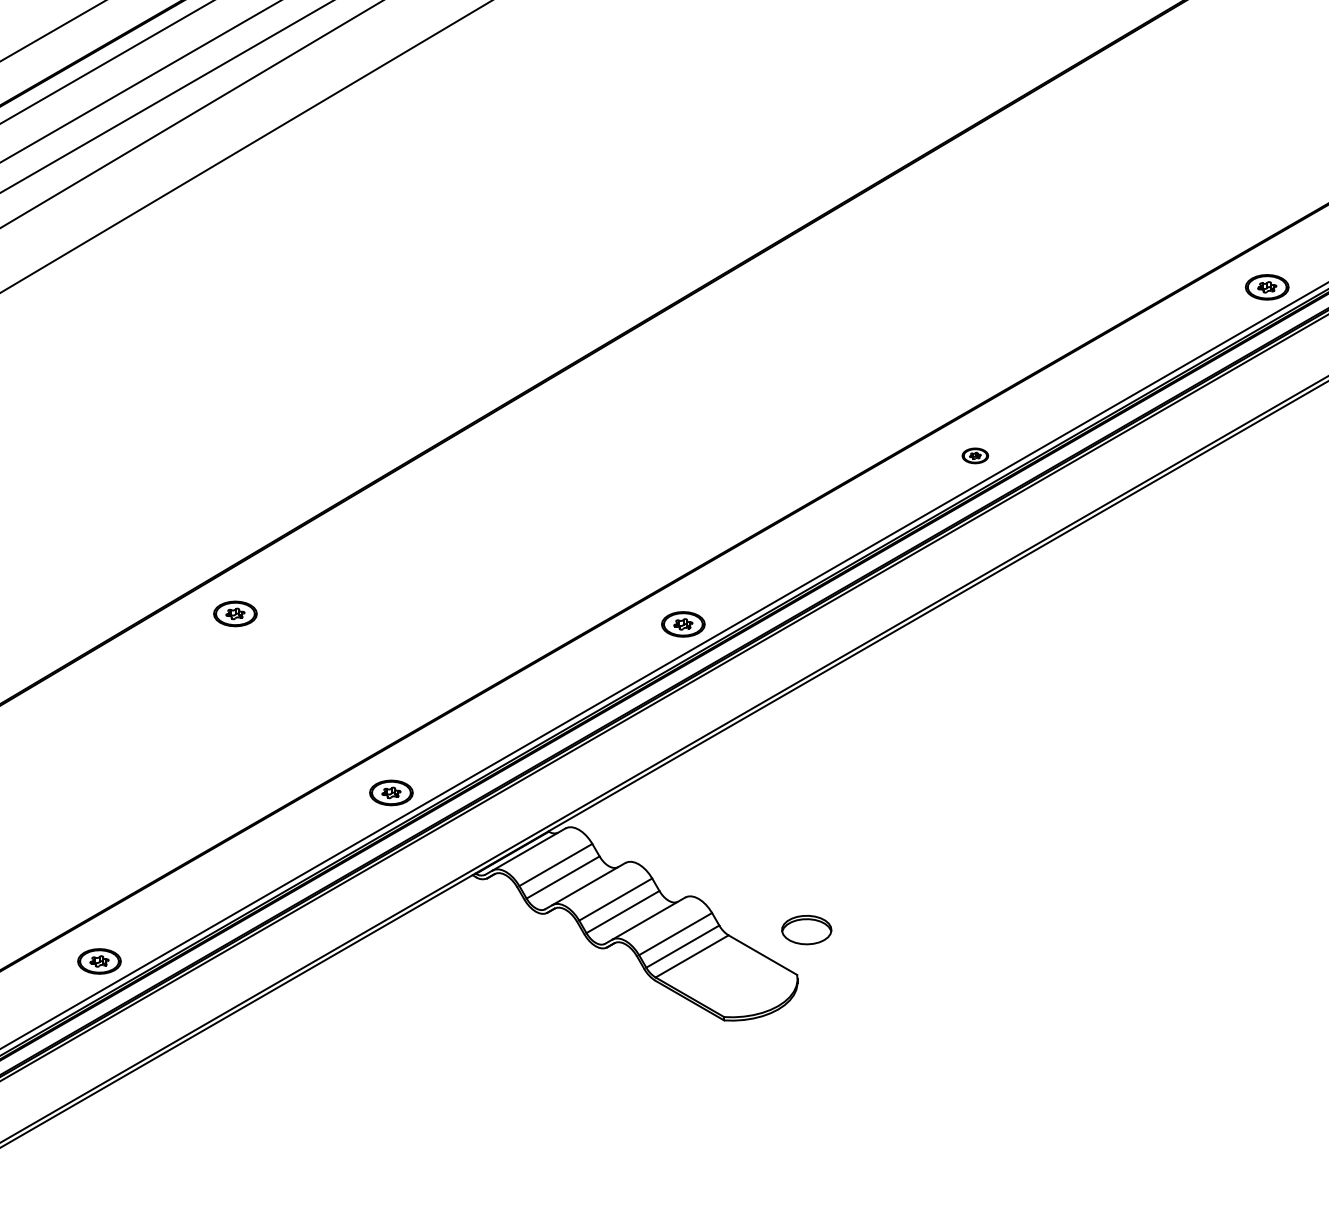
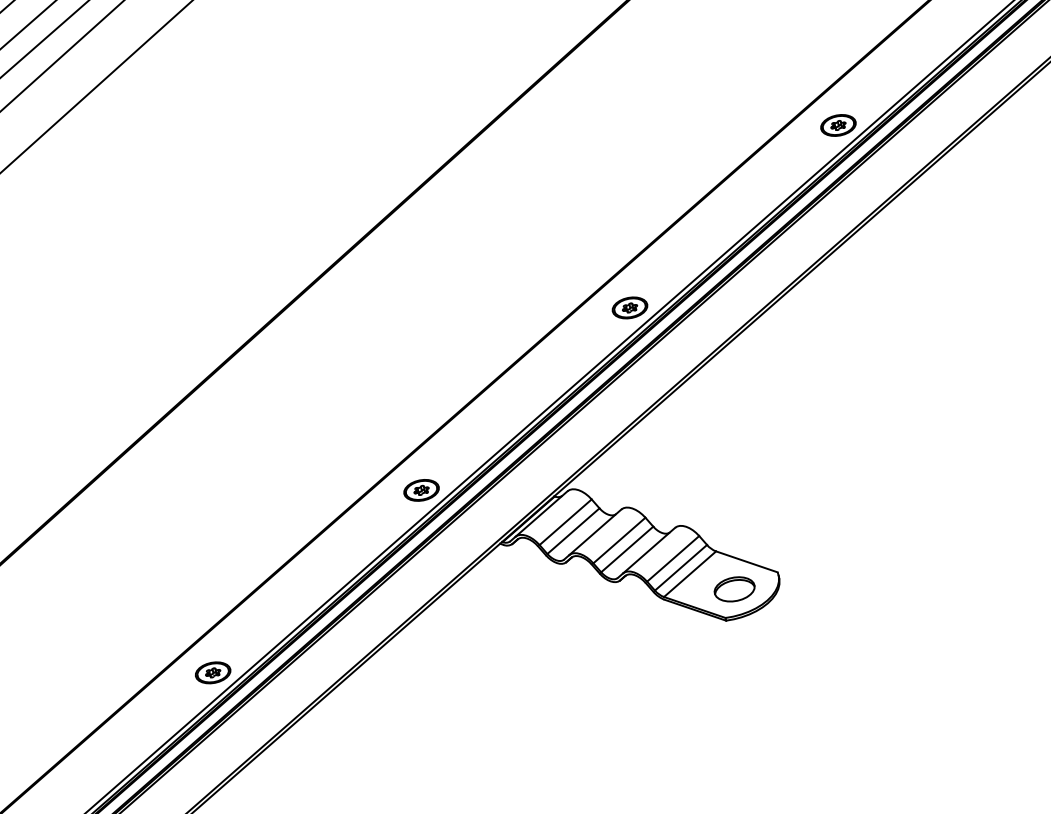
part: (975, 455) -> (838, 125), size x1.67
part: (235, 613) -> (267, 370), removed
part: (806, 930) -> (734, 589), moved

